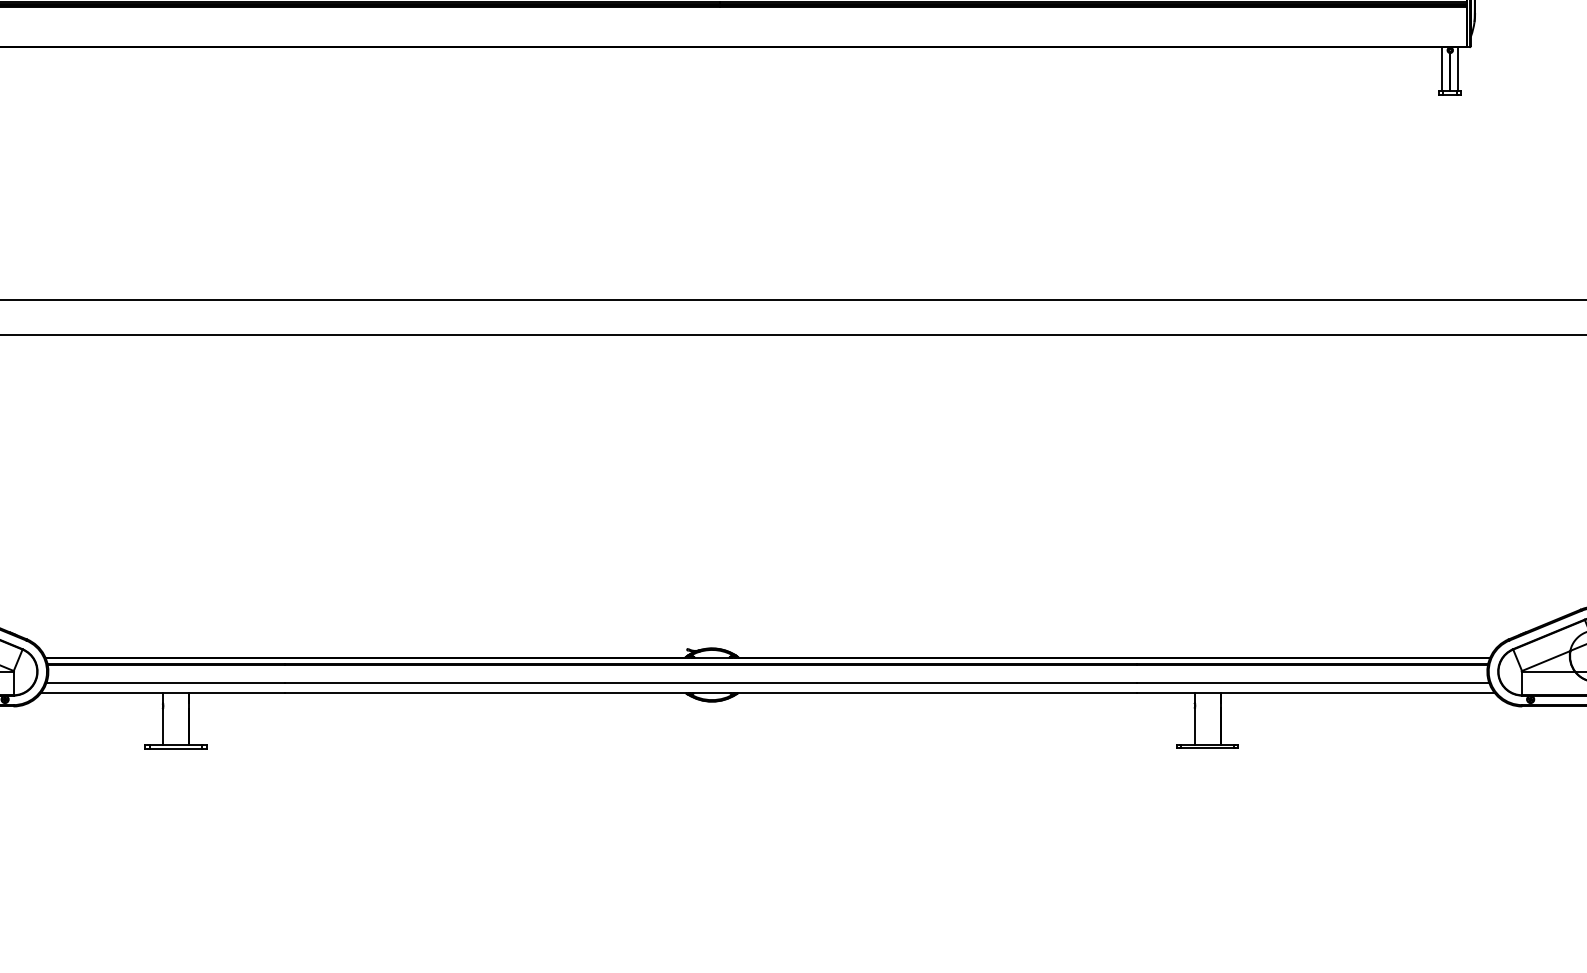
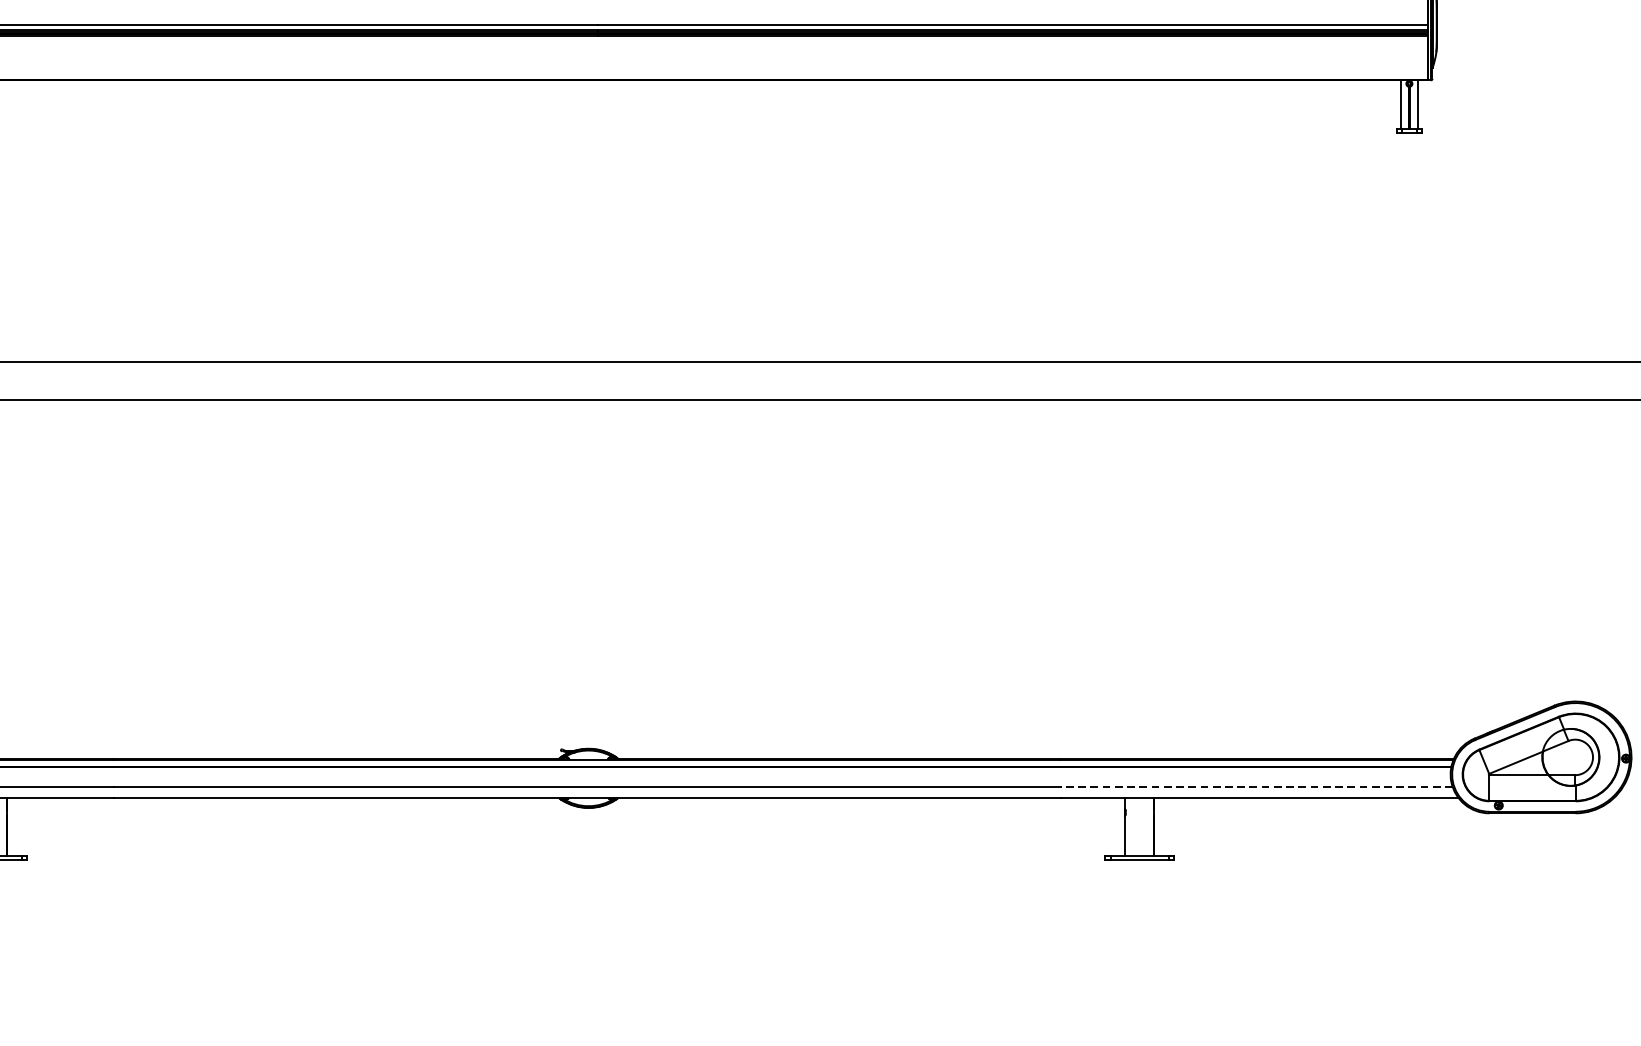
line: (1312, 683) -> (1256, 787), solid -> dashed

